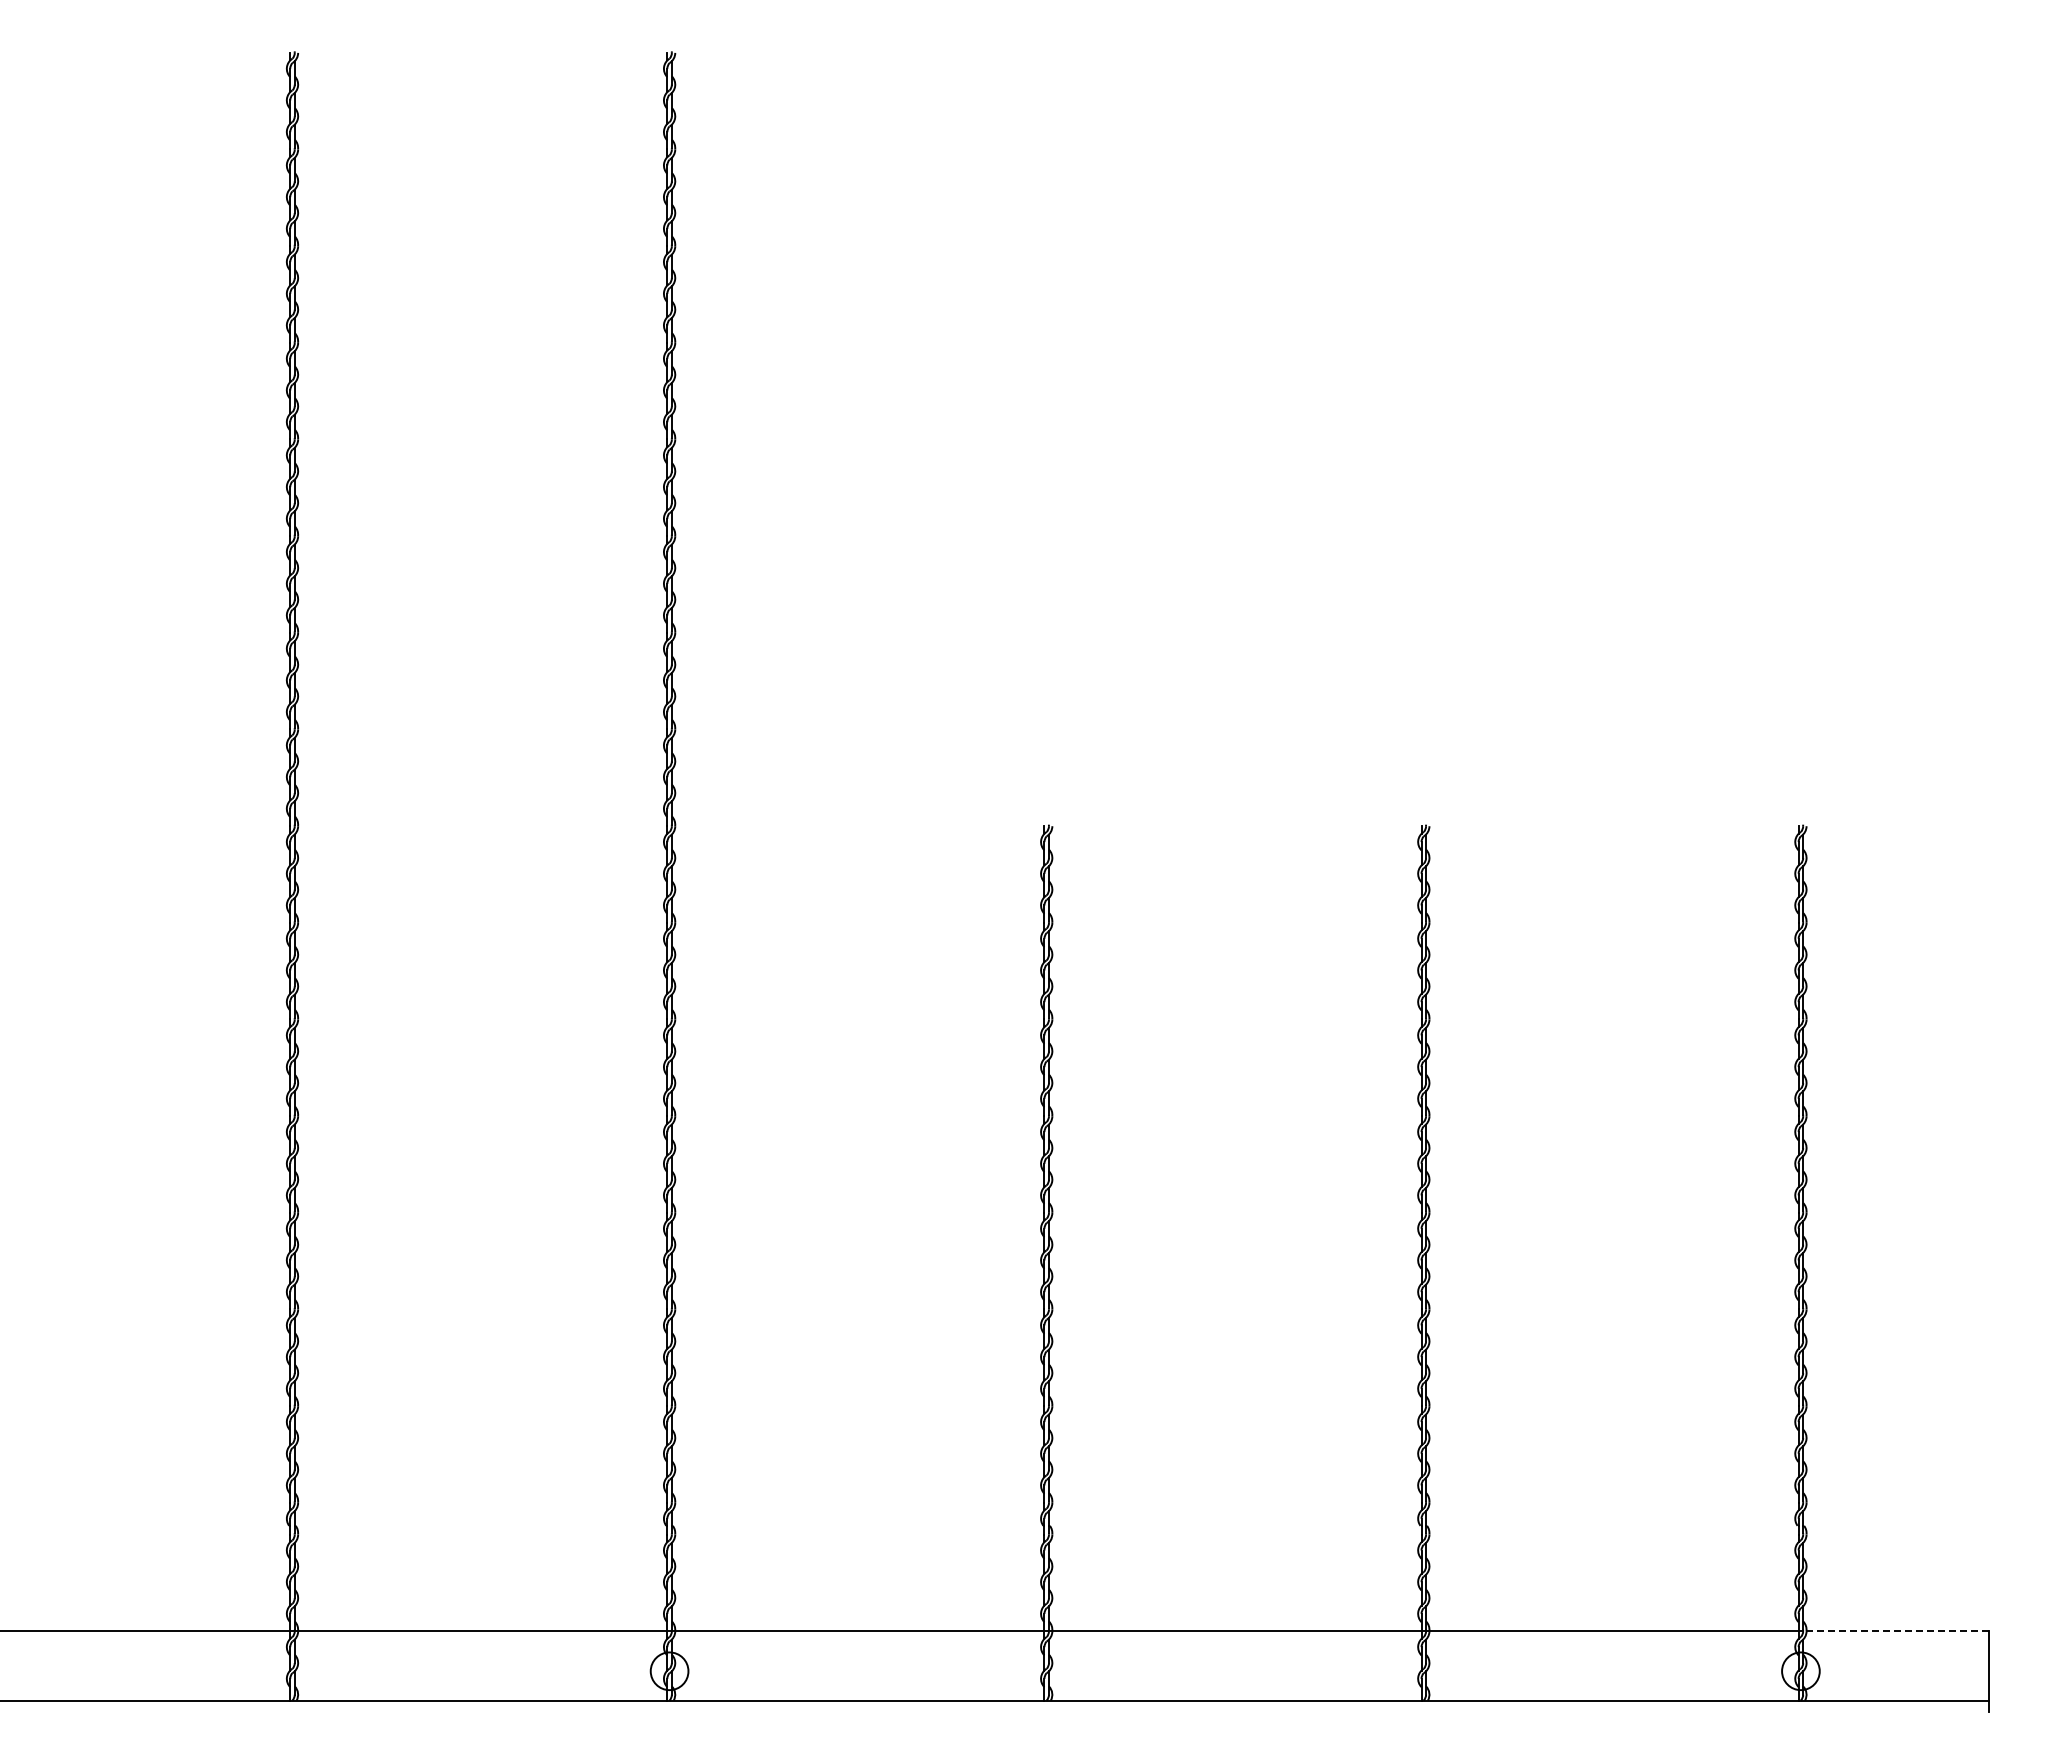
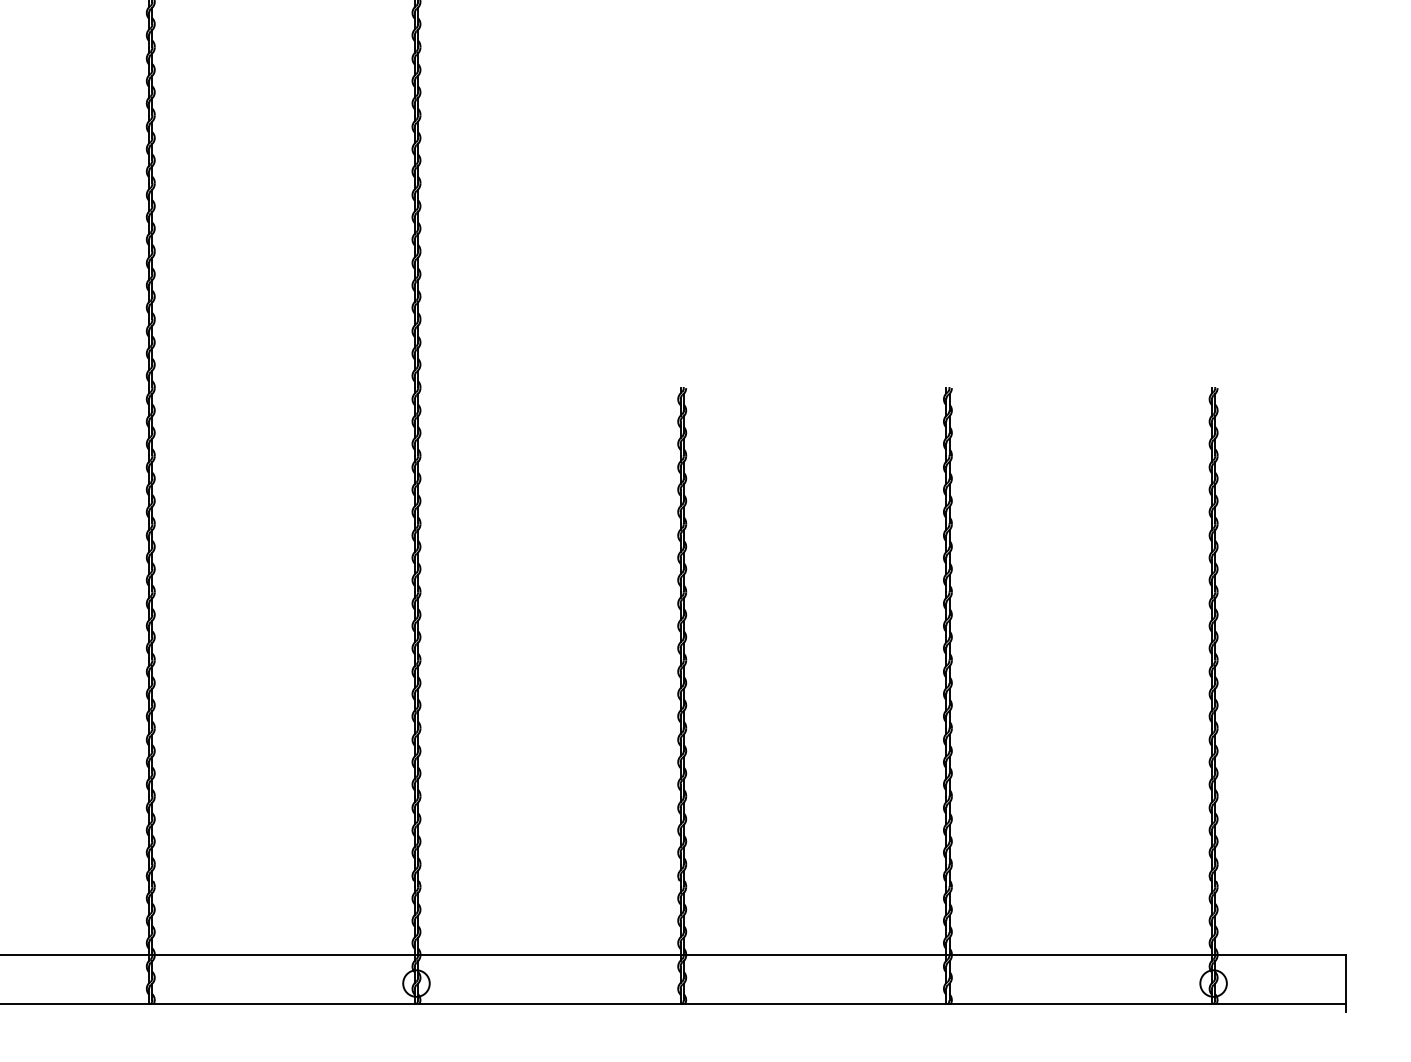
line: (1895, 1630) -> (1280, 954), dashed -> solid

